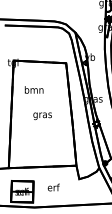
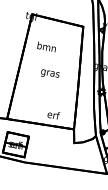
text: (53, 187) -> (53, 114), moved

